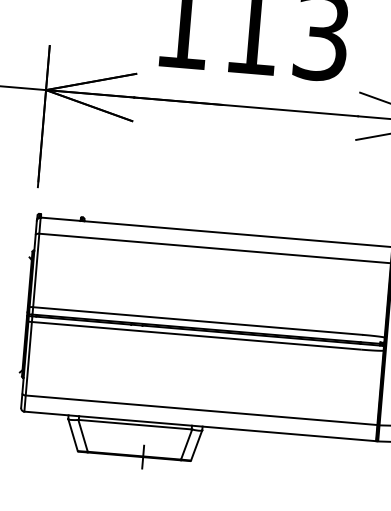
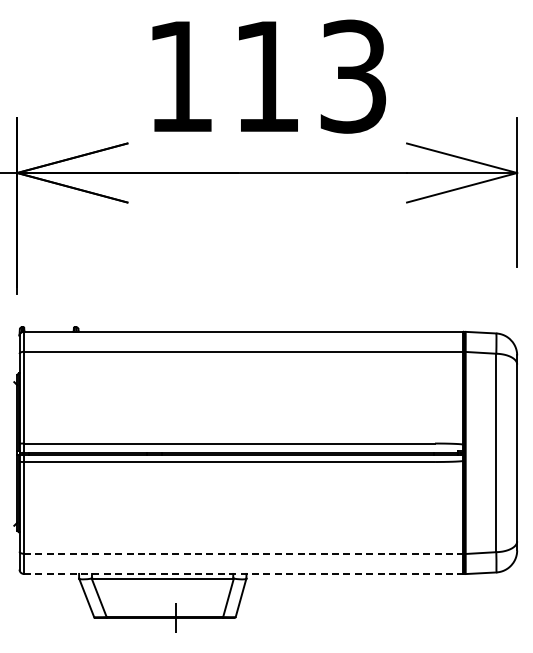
line: (201, 410) -> (243, 553), solid -> dashed
line: (200, 426) -> (243, 573), solid -> dashed

